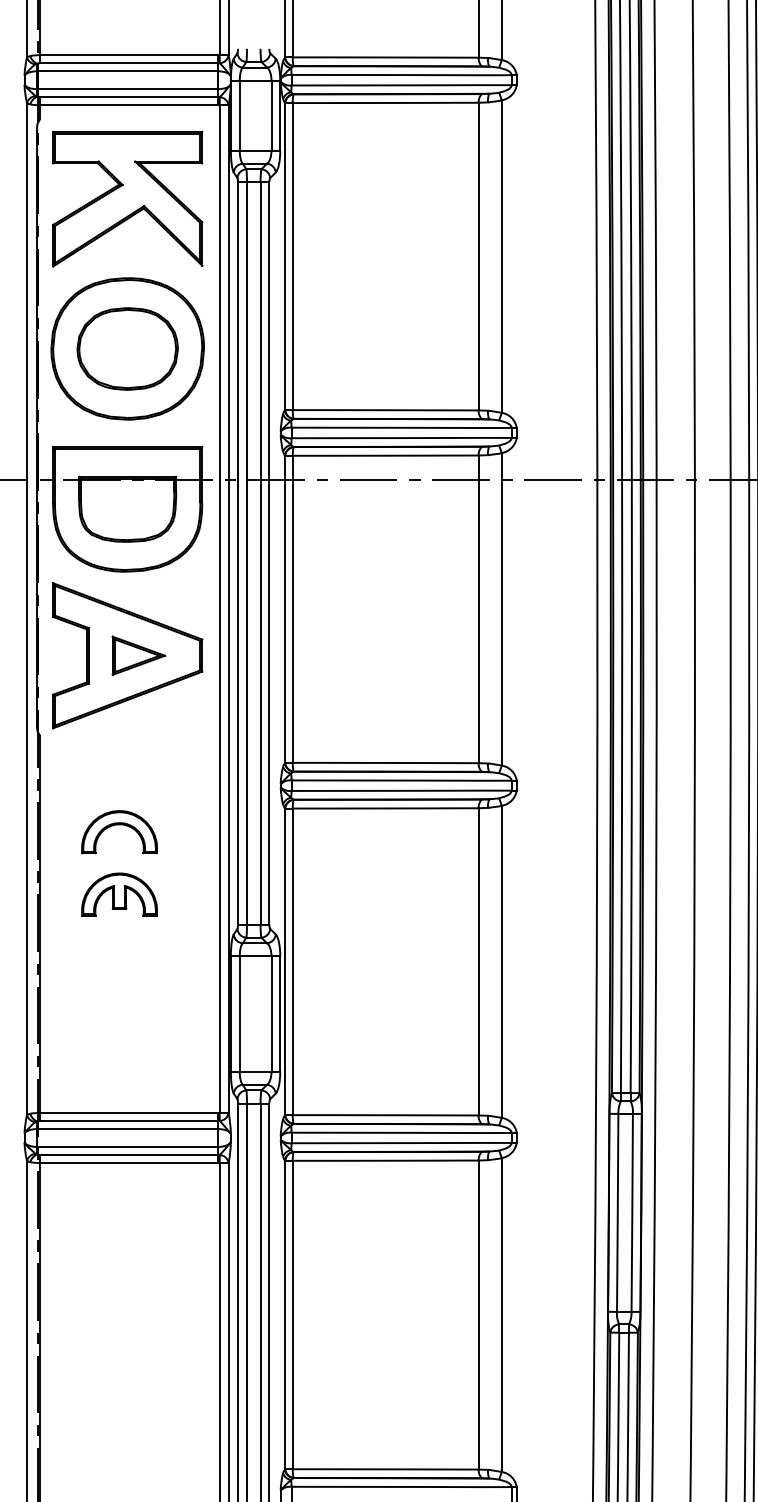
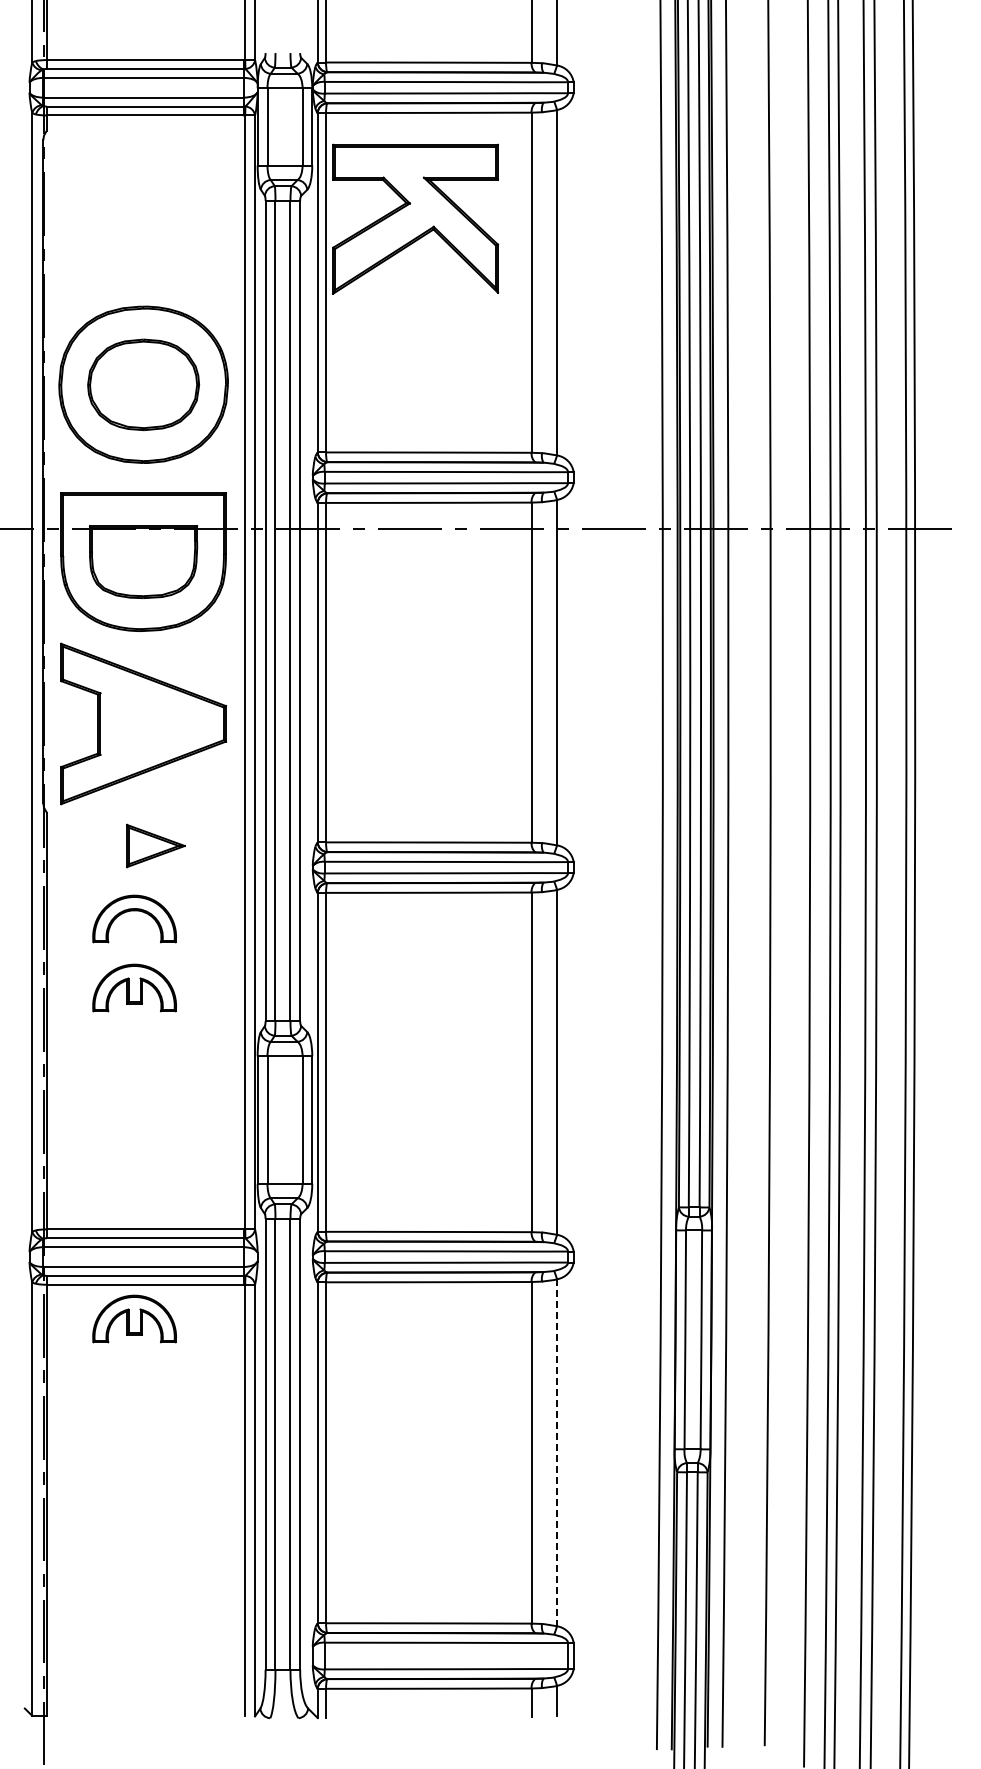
part: (127, 198) -> (415, 218), moved
part: (138, 655) -> (155, 845), moved
part: (119, 1193) -> (134, 1318), added
line: (502, 1315) -> (557, 1453), solid -> dashed

